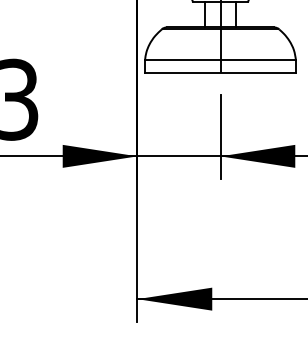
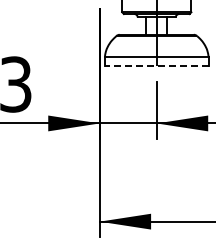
line: (220, 72) -> (156, 65), solid -> dashed

